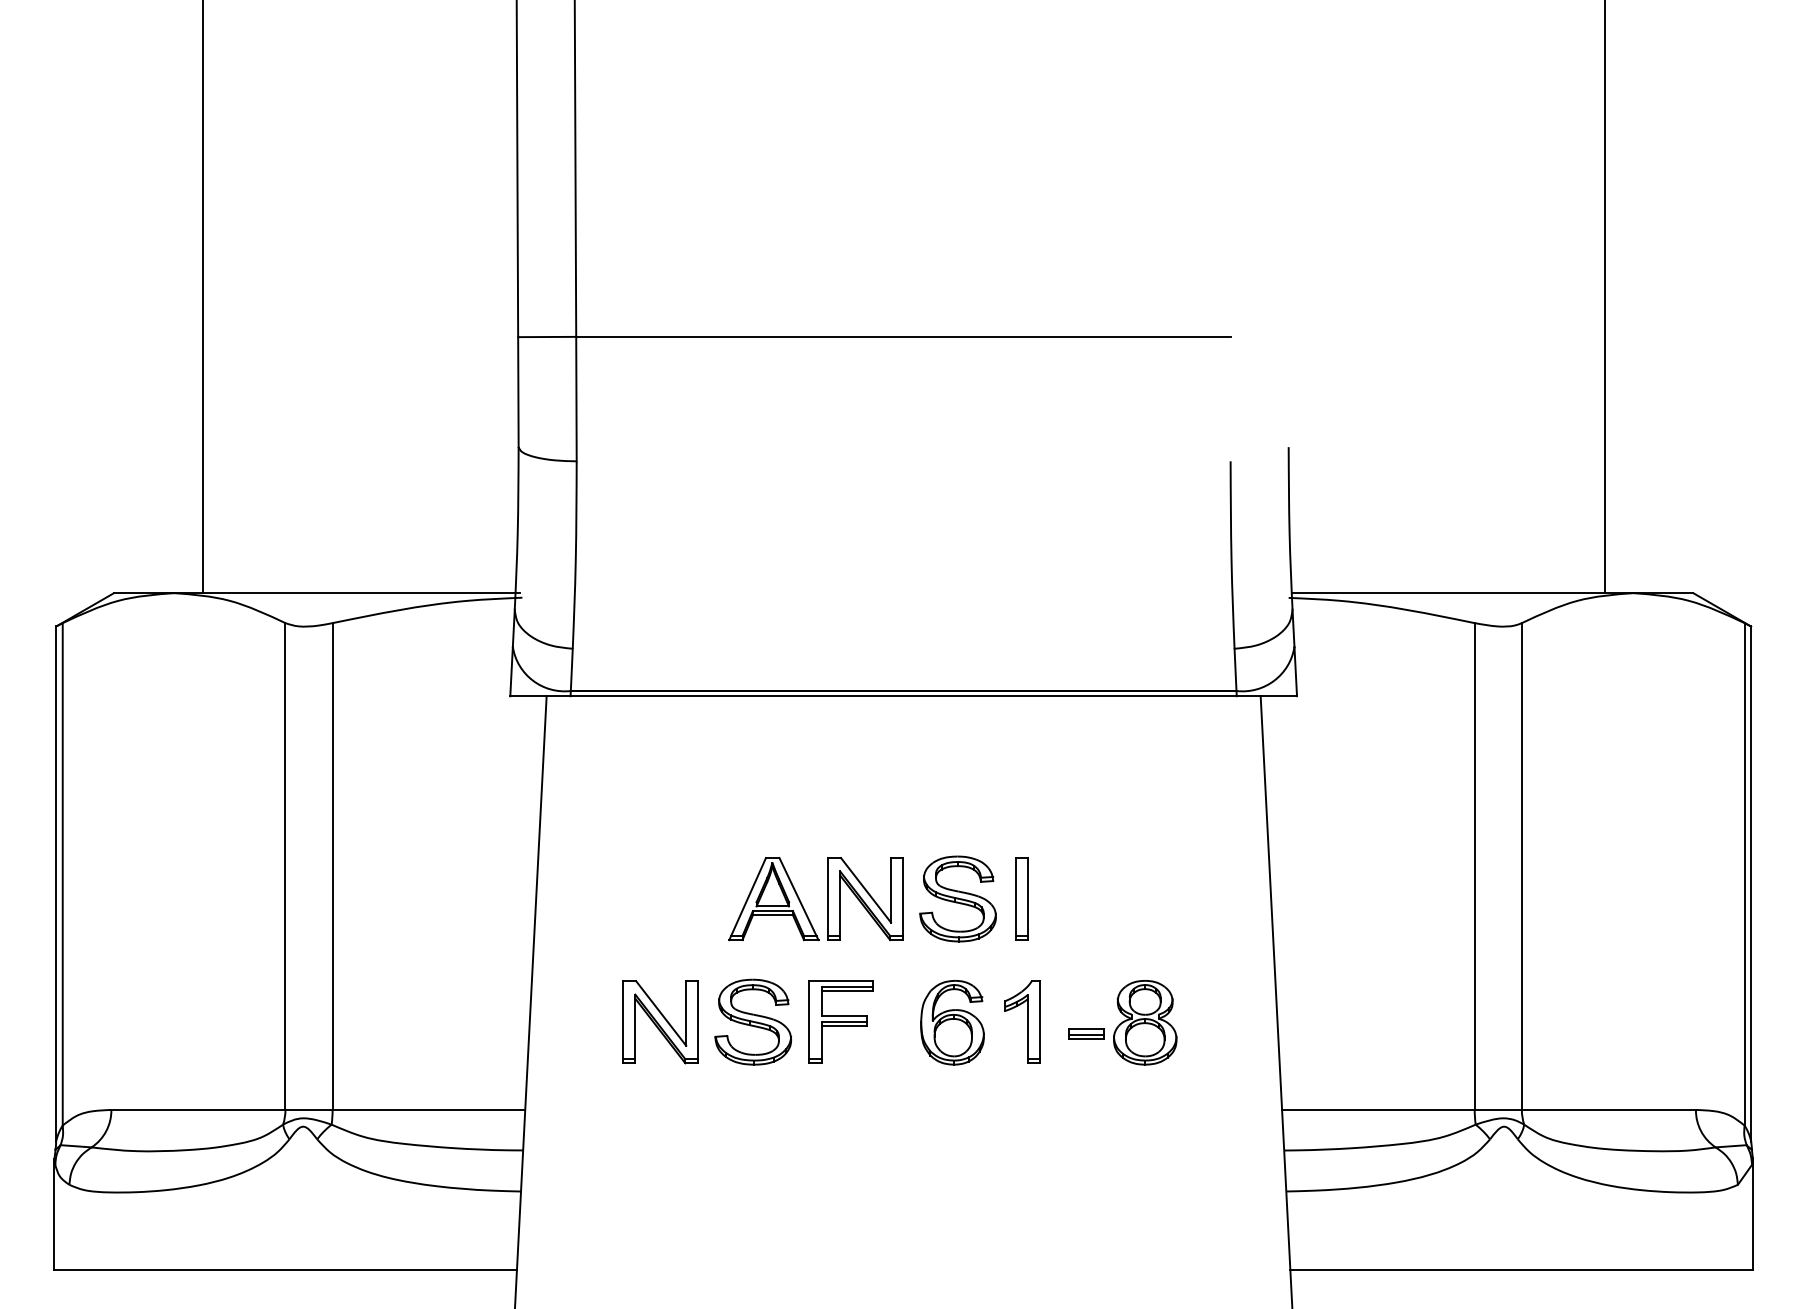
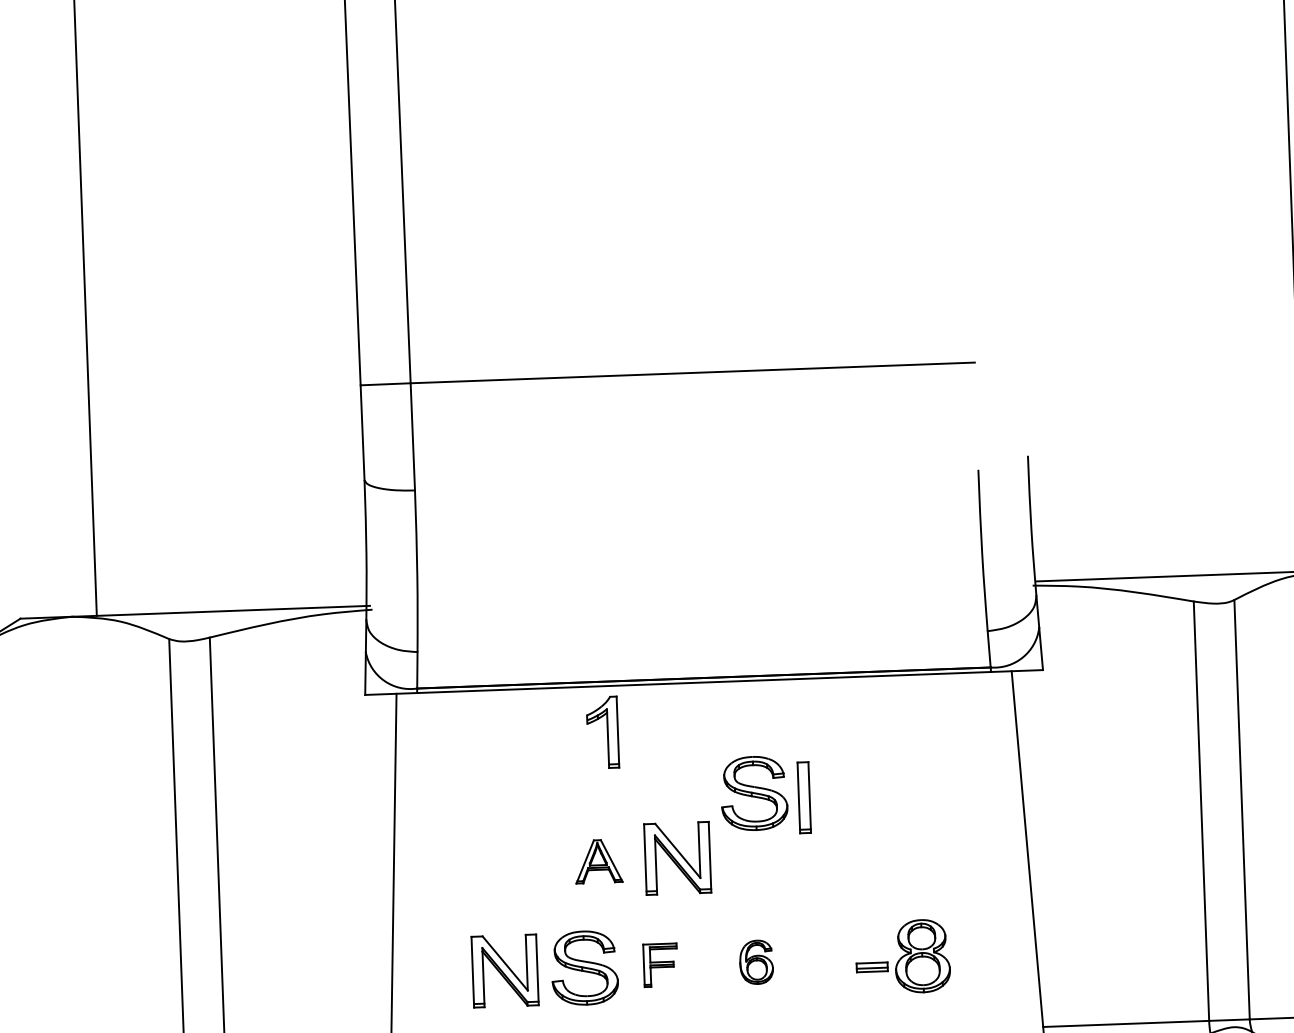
part: (957, 898) -> (753, 793), moved
part: (1021, 898) -> (803, 797), moved
part: (773, 899) -> (598, 861), size x0.6
part: (840, 1021) -> (659, 964), size x0.6
part: (1022, 1021) -> (603, 732), moved
part: (952, 1022) -> (756, 962), size x0.6

